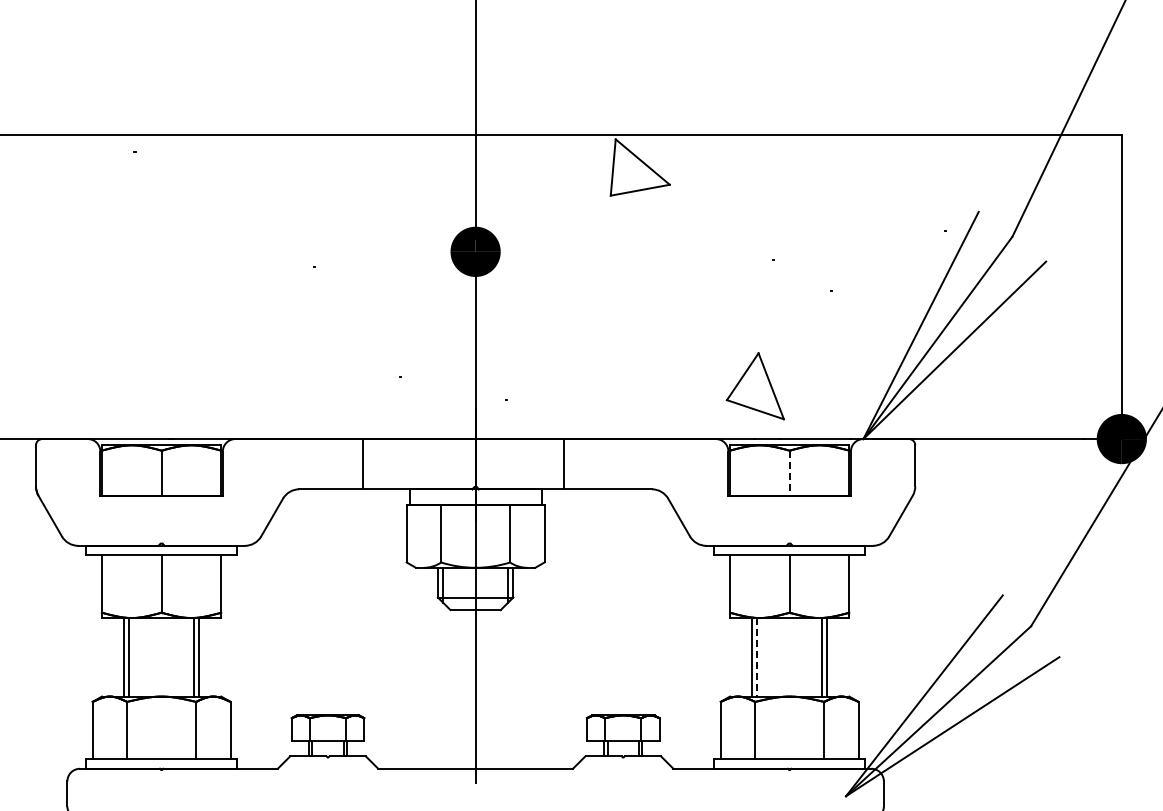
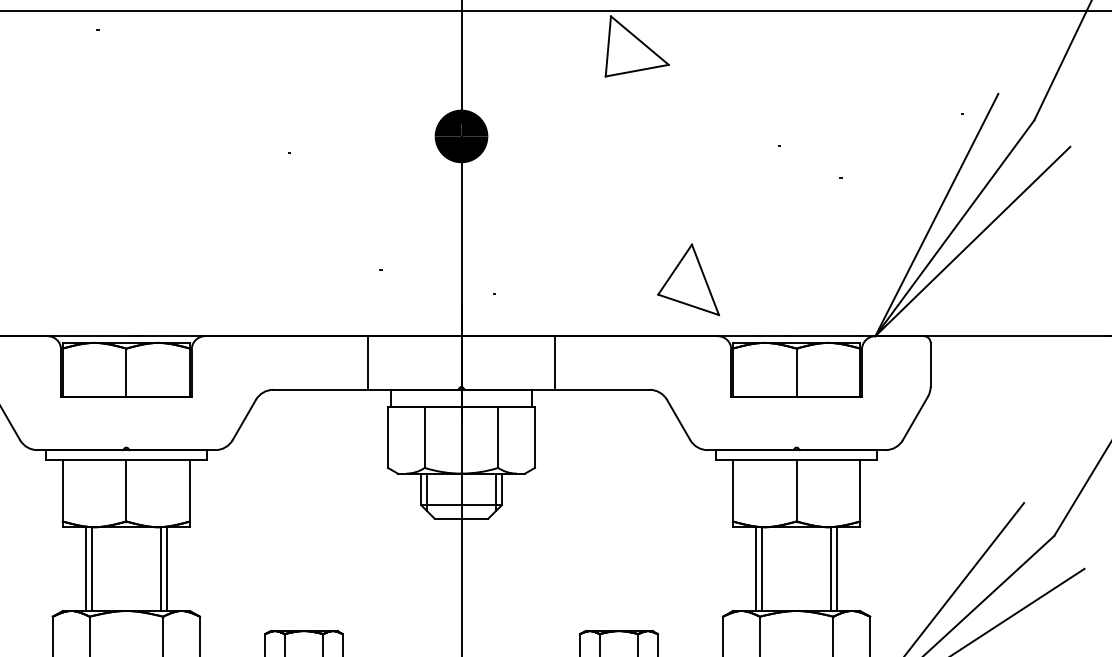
part: (754, 386) -> (687, 280), moved
line: (362, 464) -> (367, 363), moved
line: (789, 473) -> (796, 372), dashed -> solid
line: (757, 657) -> (762, 569), dashed -> solid

